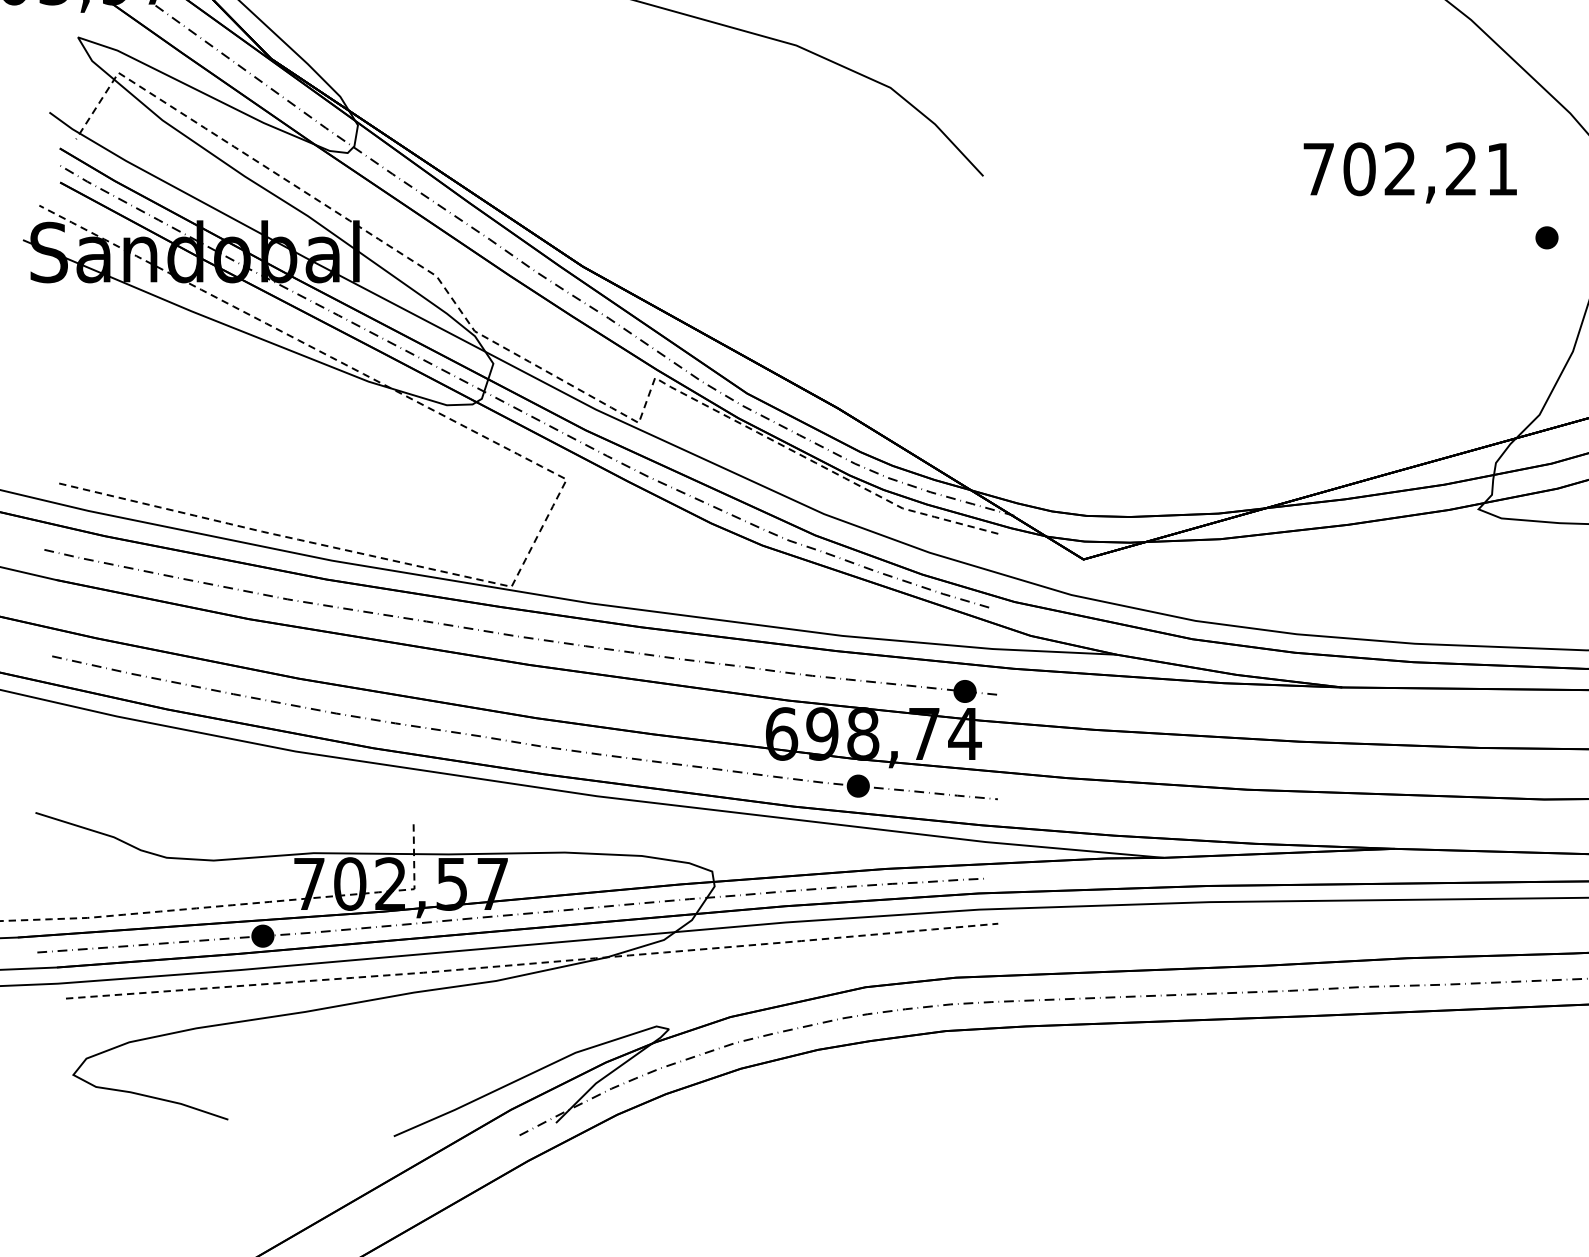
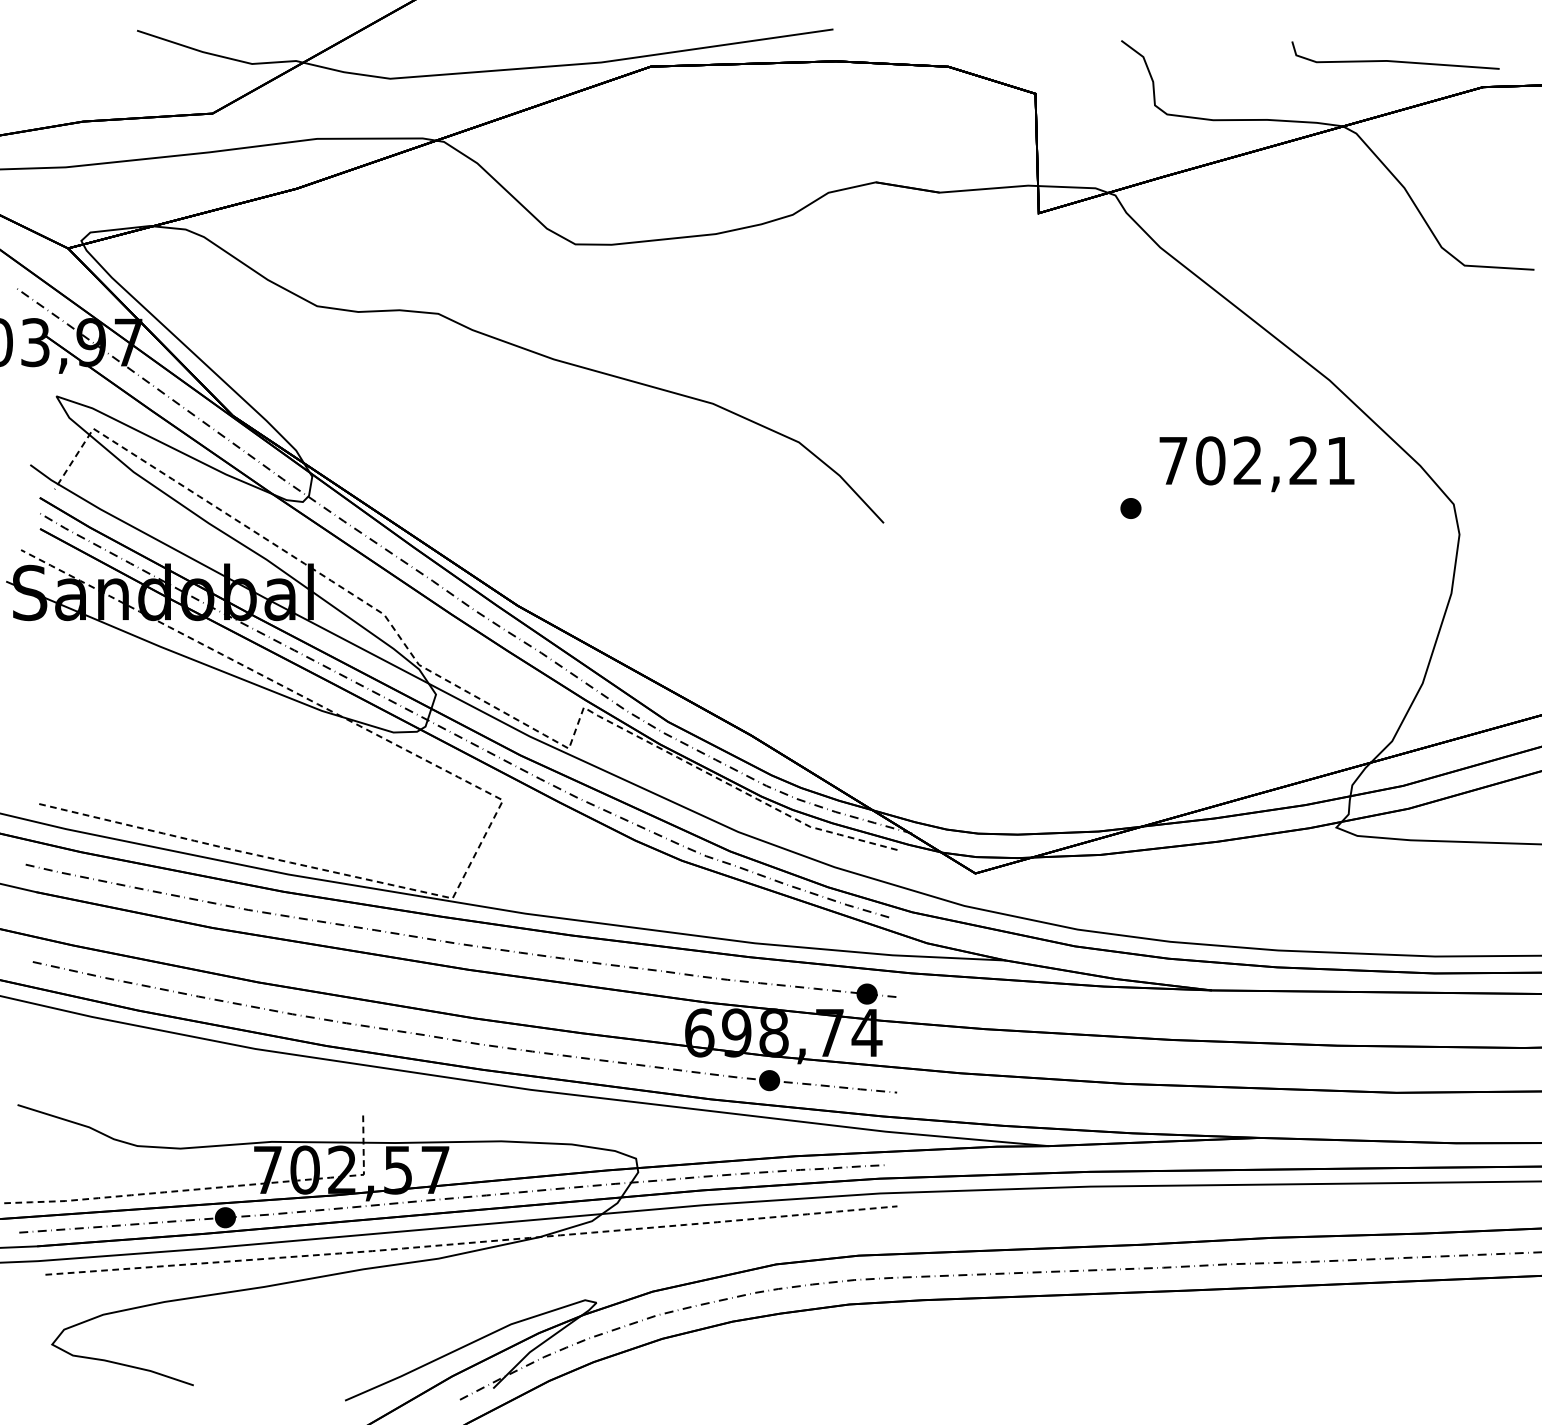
text: (1409, 173) -> (1256, 464), moved
part: (1546, 237) -> (1130, 508), moved

